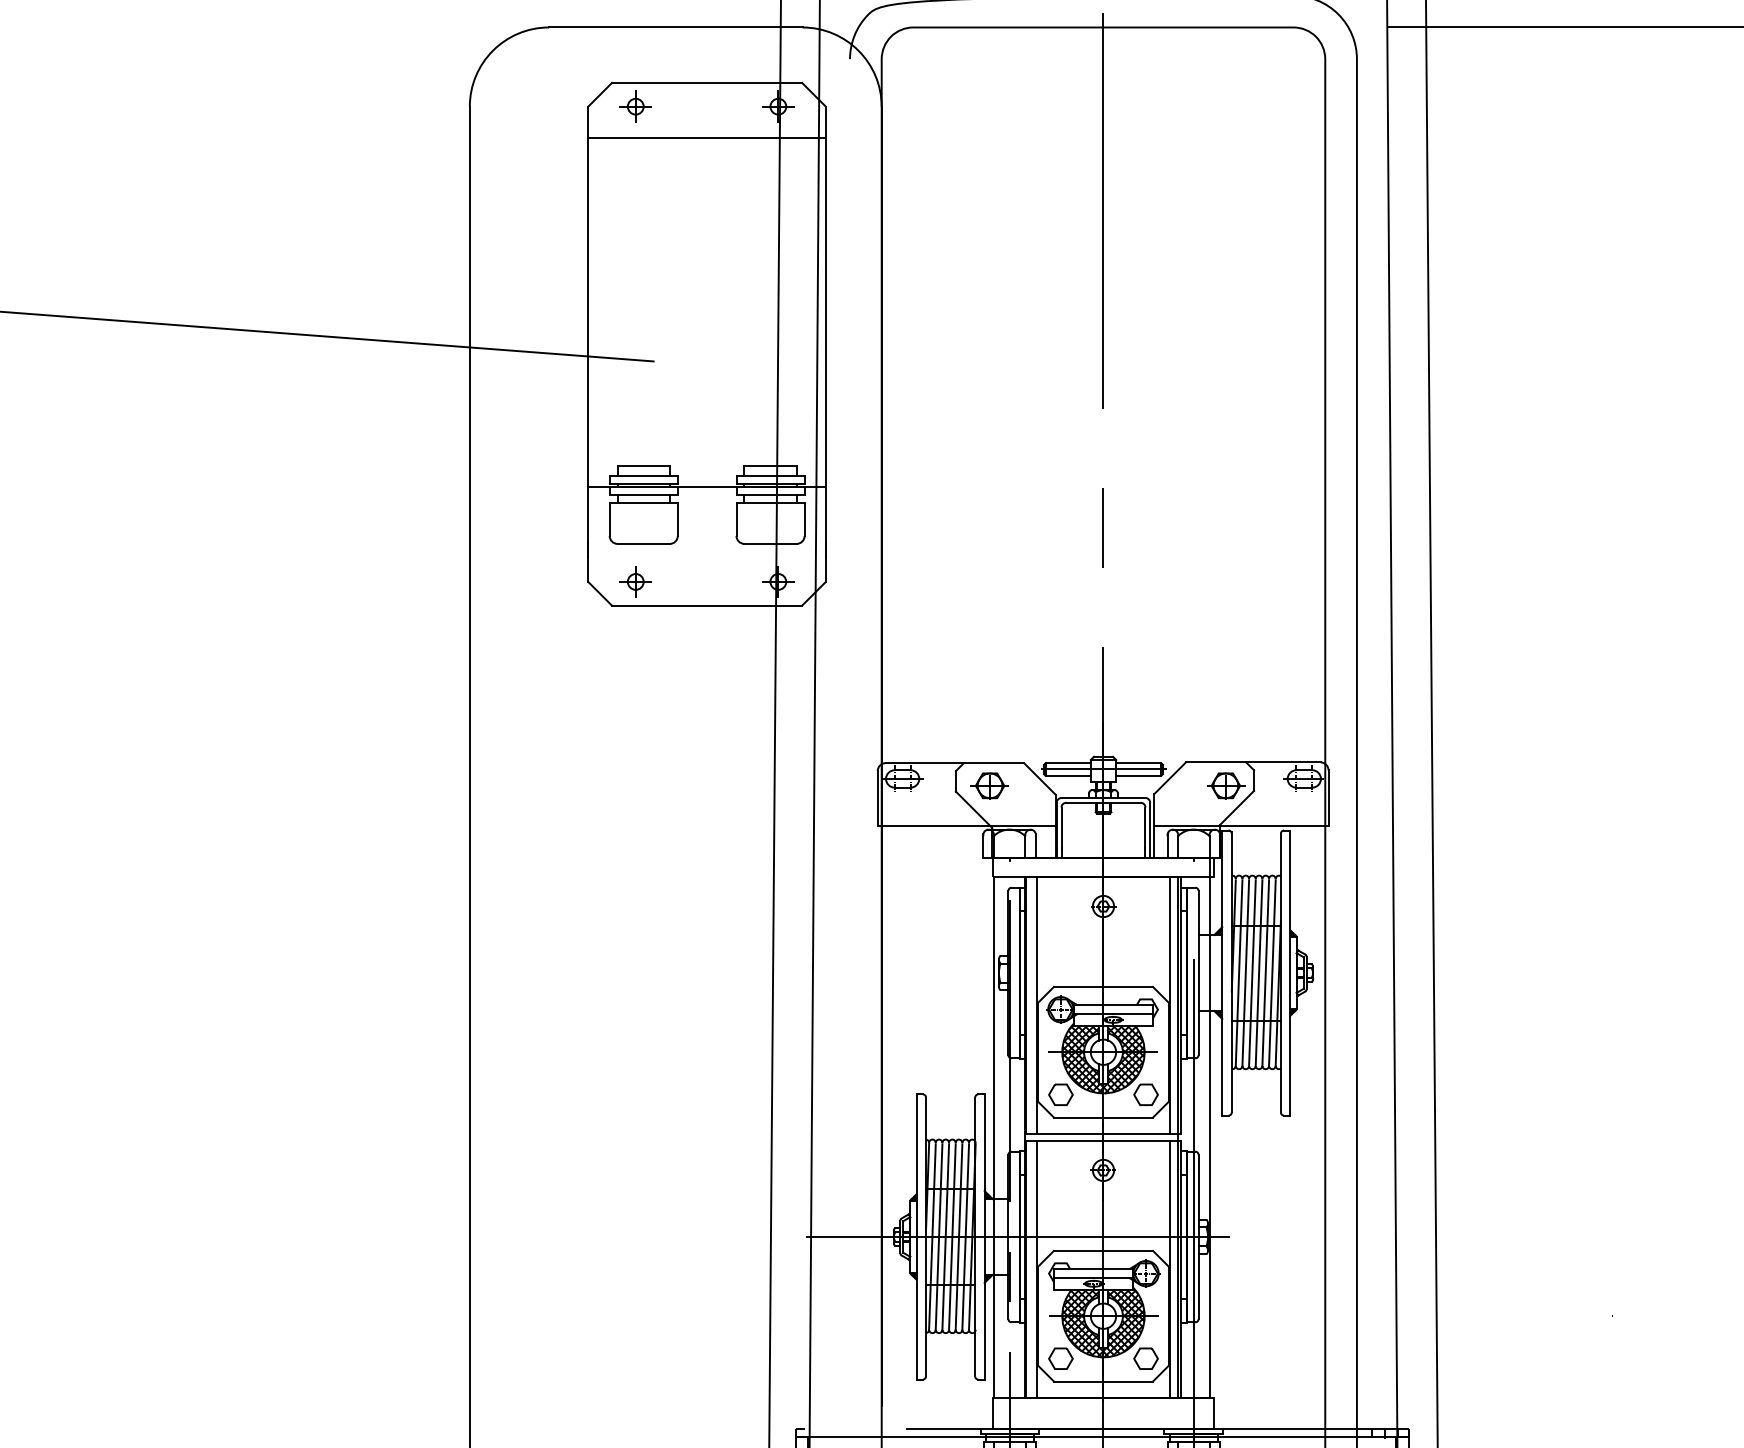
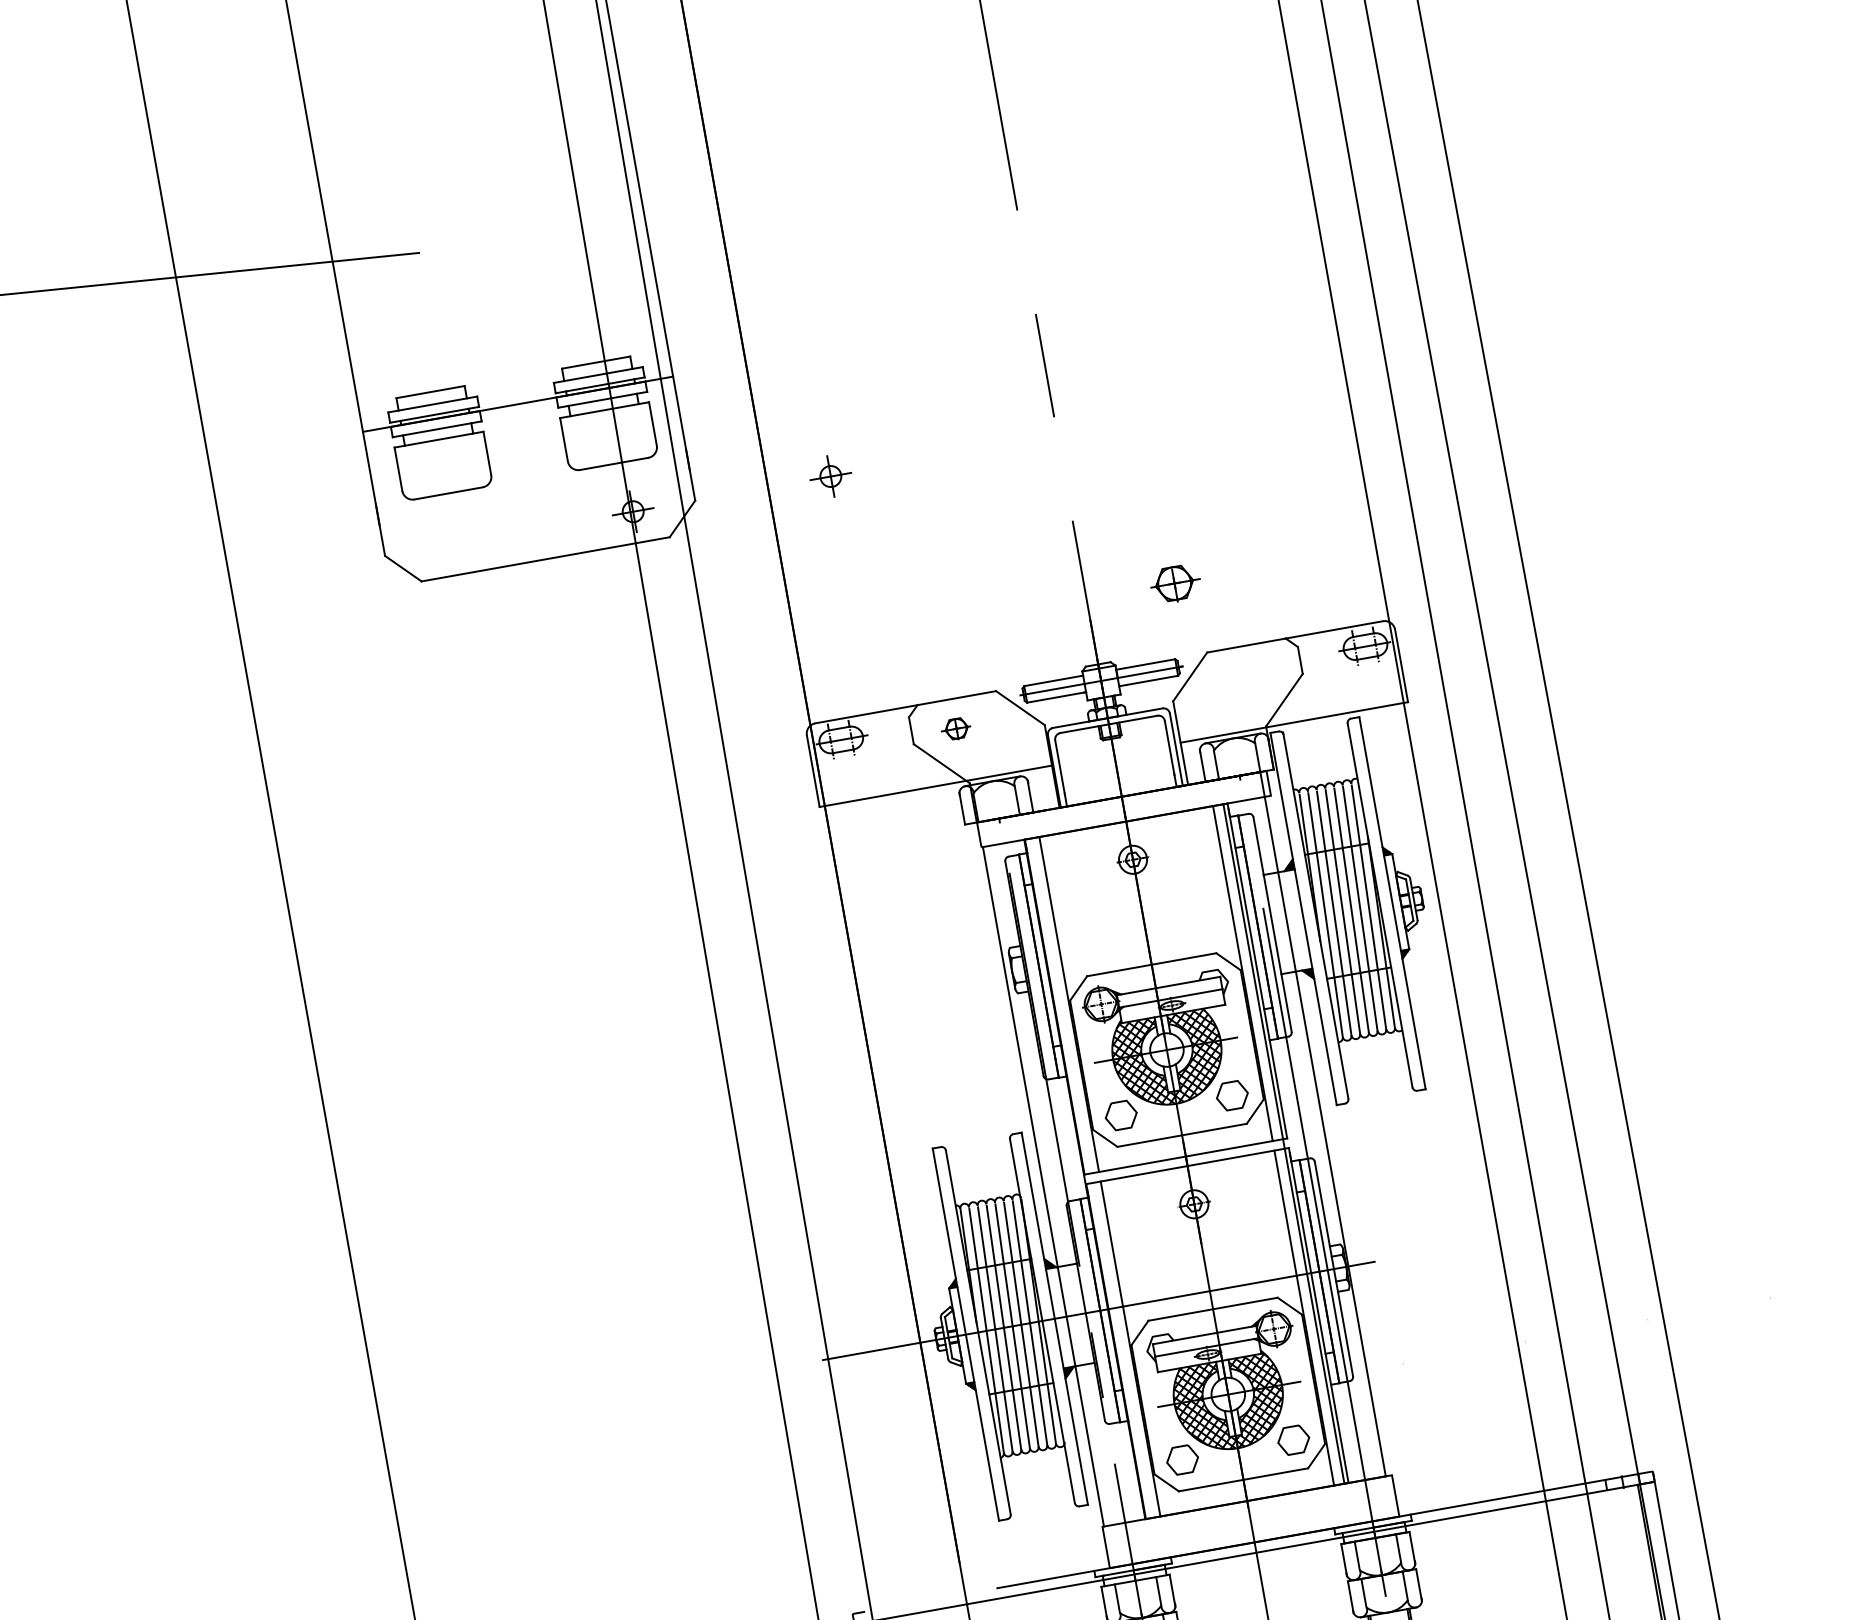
part: (635, 581) -> (830, 476), moved
part: (989, 785) -> (956, 728), size x0.6
part: (1226, 785) -> (1175, 582), moved

